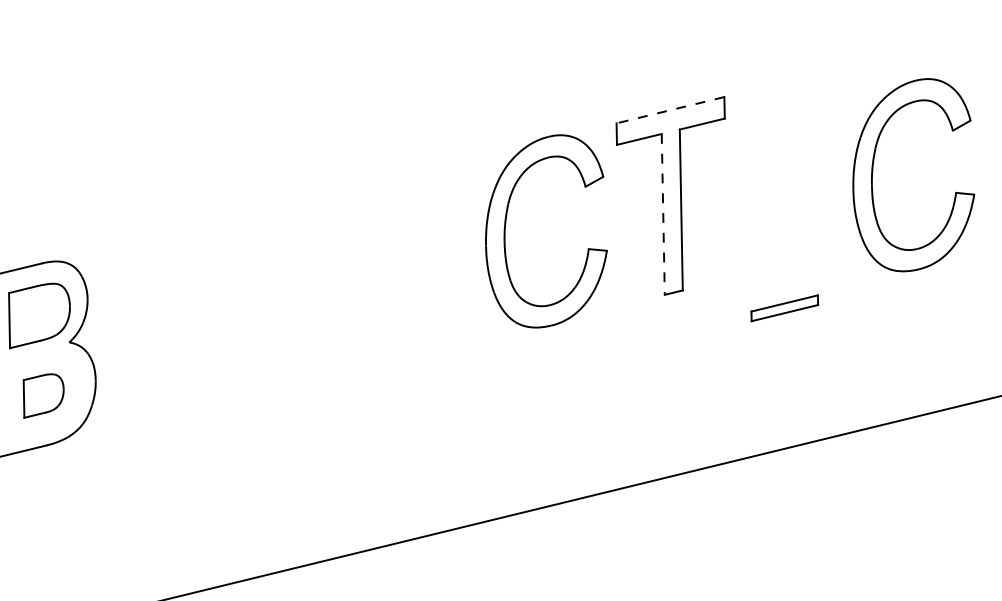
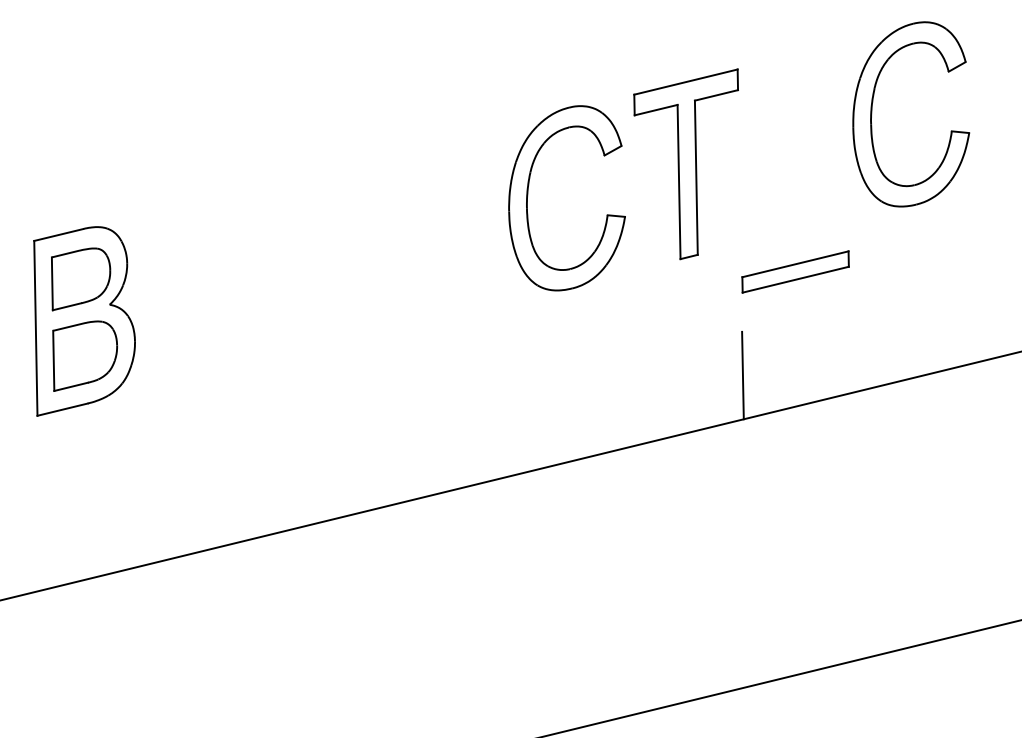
line: (669, 110) -> (685, 82), dashed -> solid
part: (873, 175) -> (872, 114), moved
line: (663, 214) -> (679, 182), dashed -> solid
part: (784, 307) -> (795, 271), size x1.67
part: (43, 395) -> (84, 355), size x1.67
line: (729, 416) -> (742, 375), added

